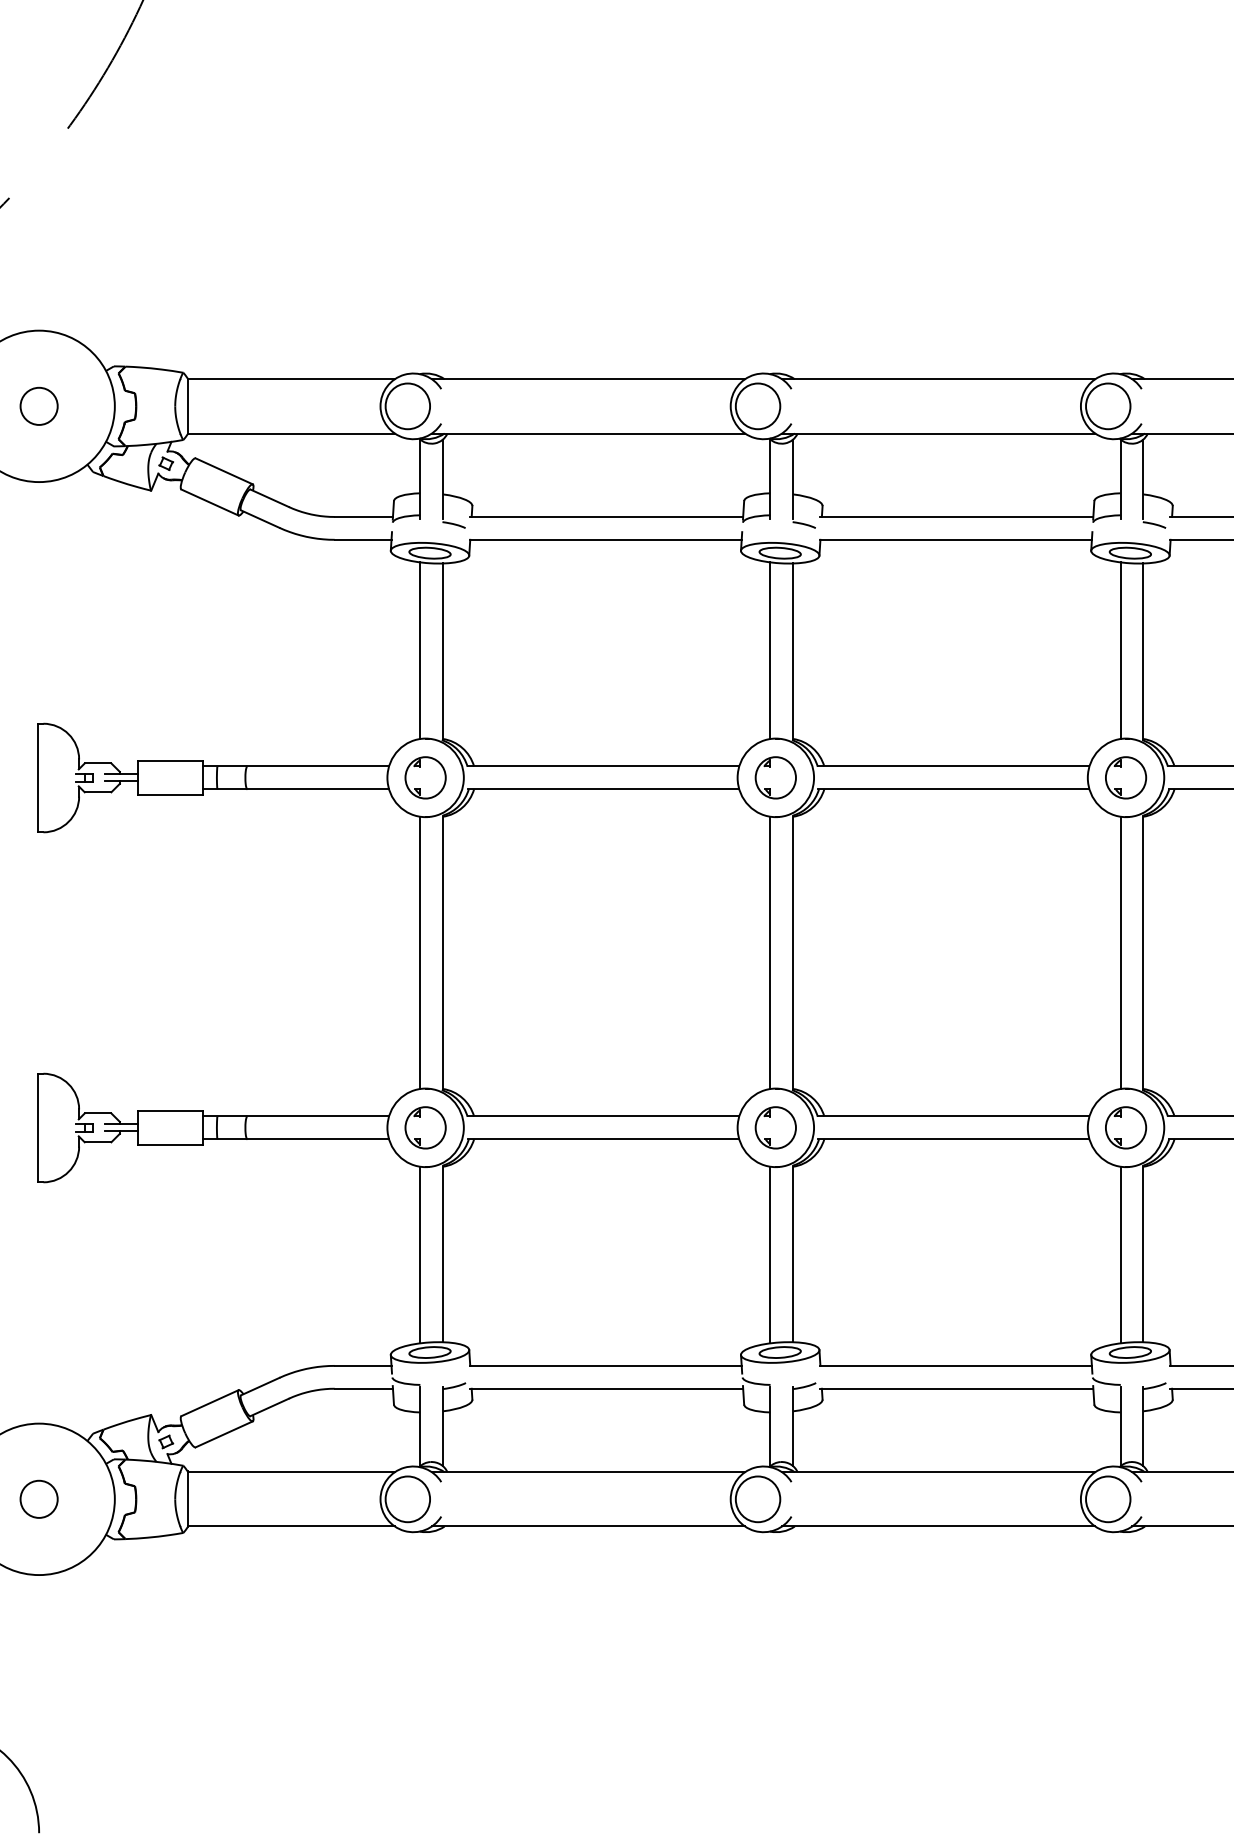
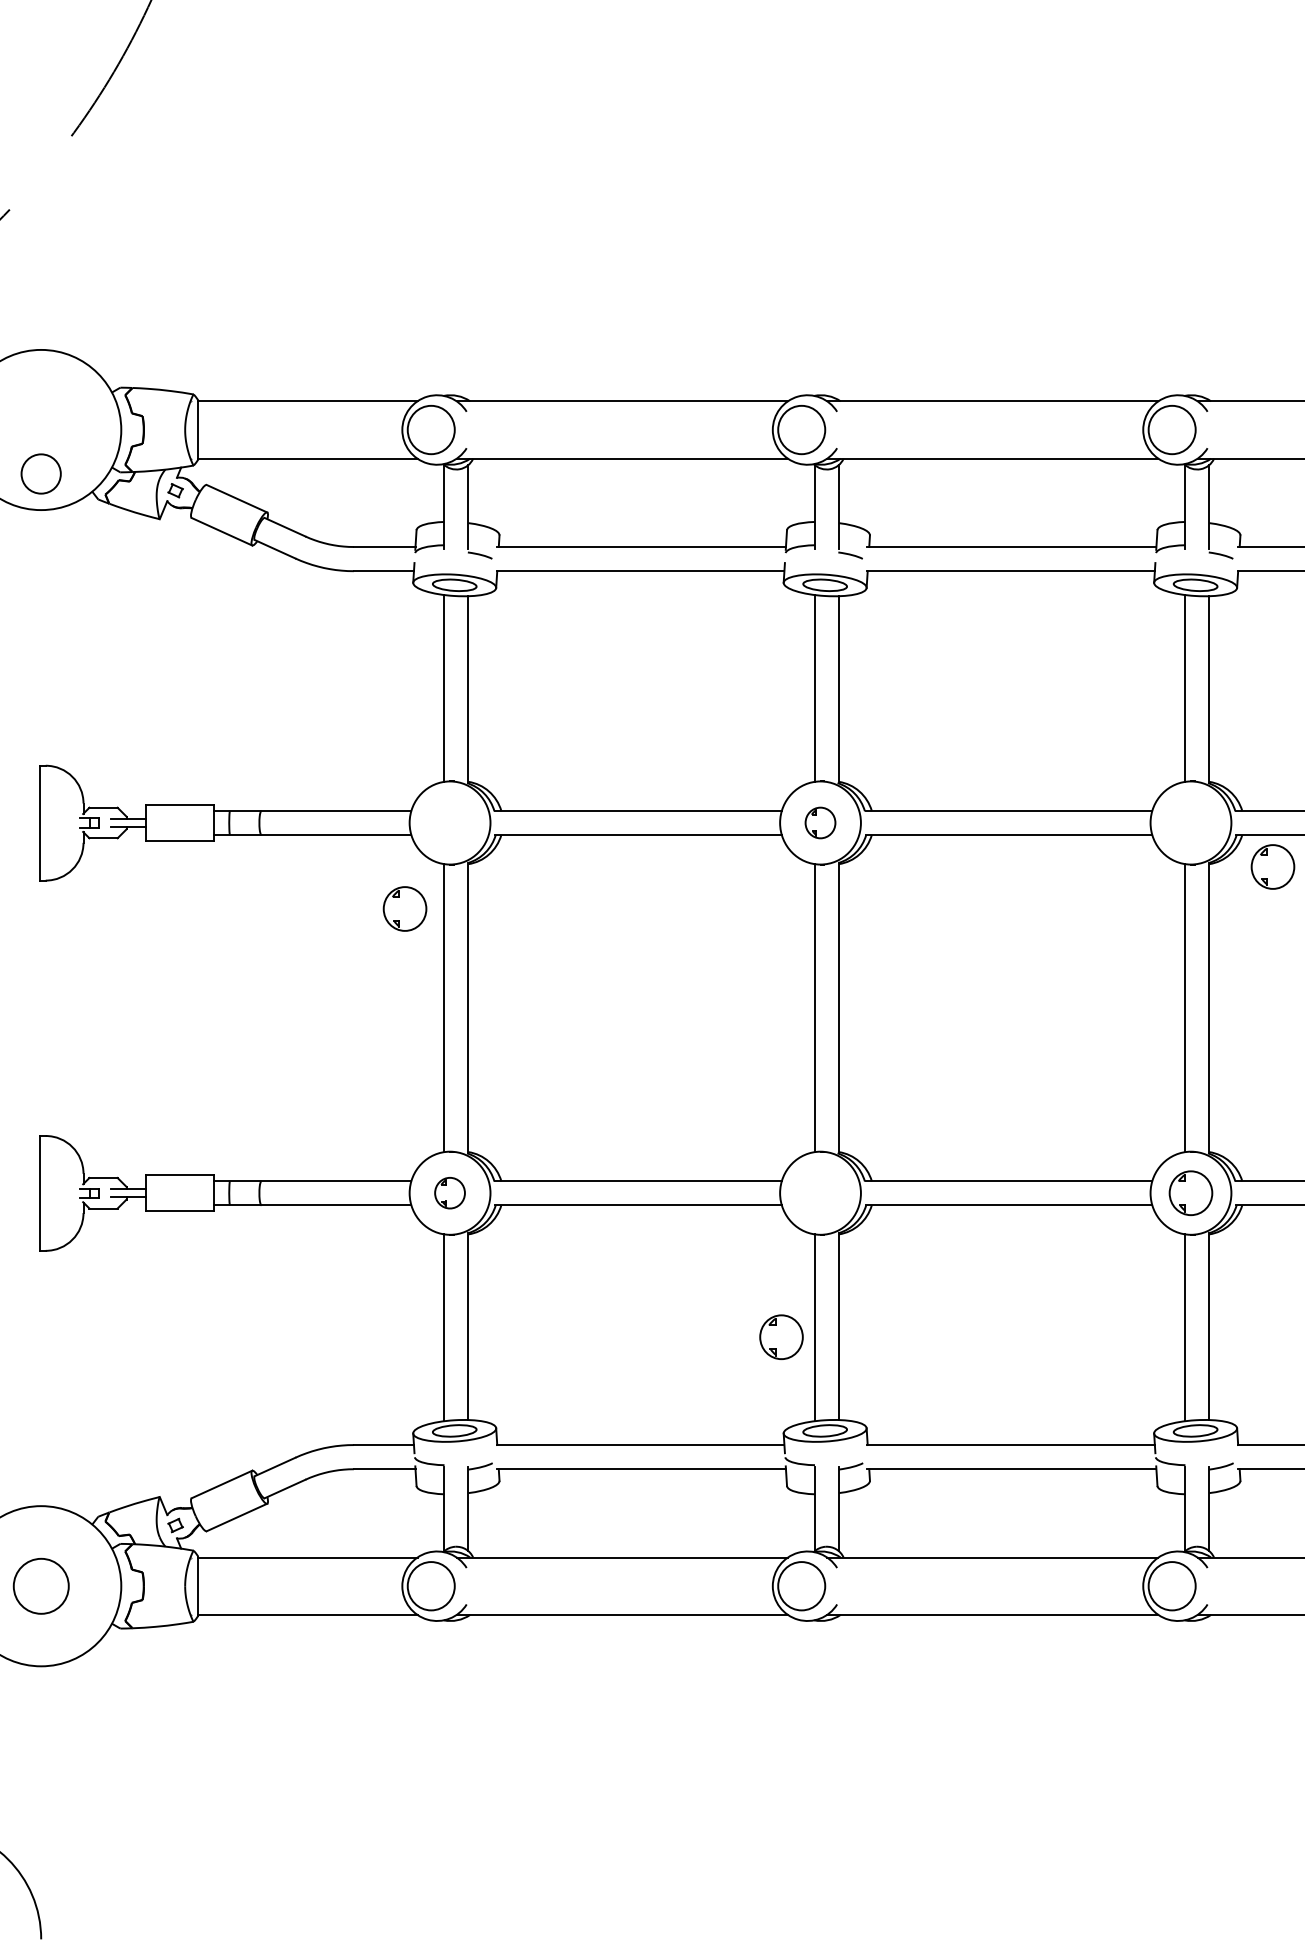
circle: (38, 405) -> (40, 473), moved
part: (425, 777) -> (404, 908), moved
part: (775, 777) -> (820, 822), size x0.7
part: (1125, 777) -> (1272, 866), moved
part: (425, 1127) -> (449, 1192), size x0.7
part: (775, 1127) -> (781, 1336), moved
circle: (38, 1498) -> (40, 1585), size x1.4

